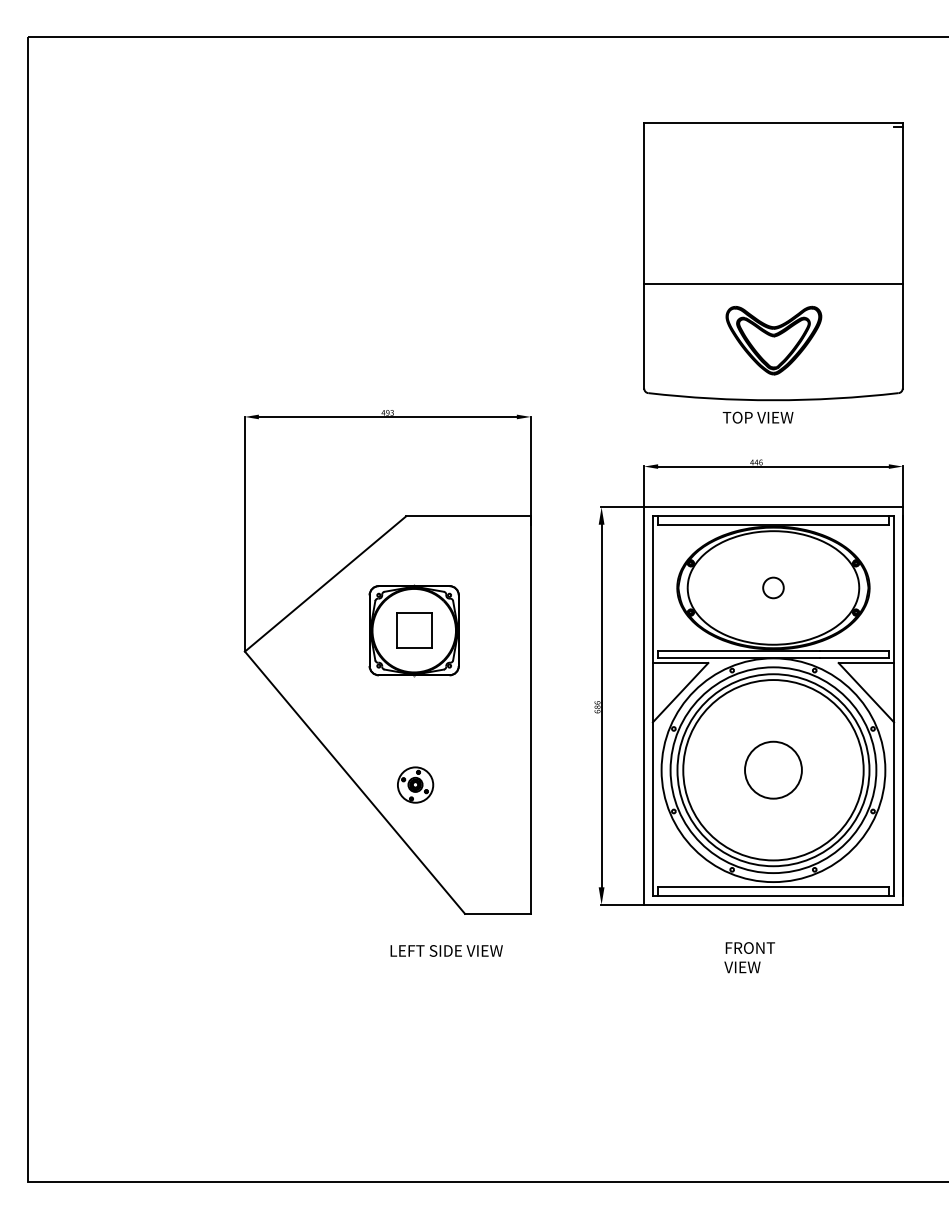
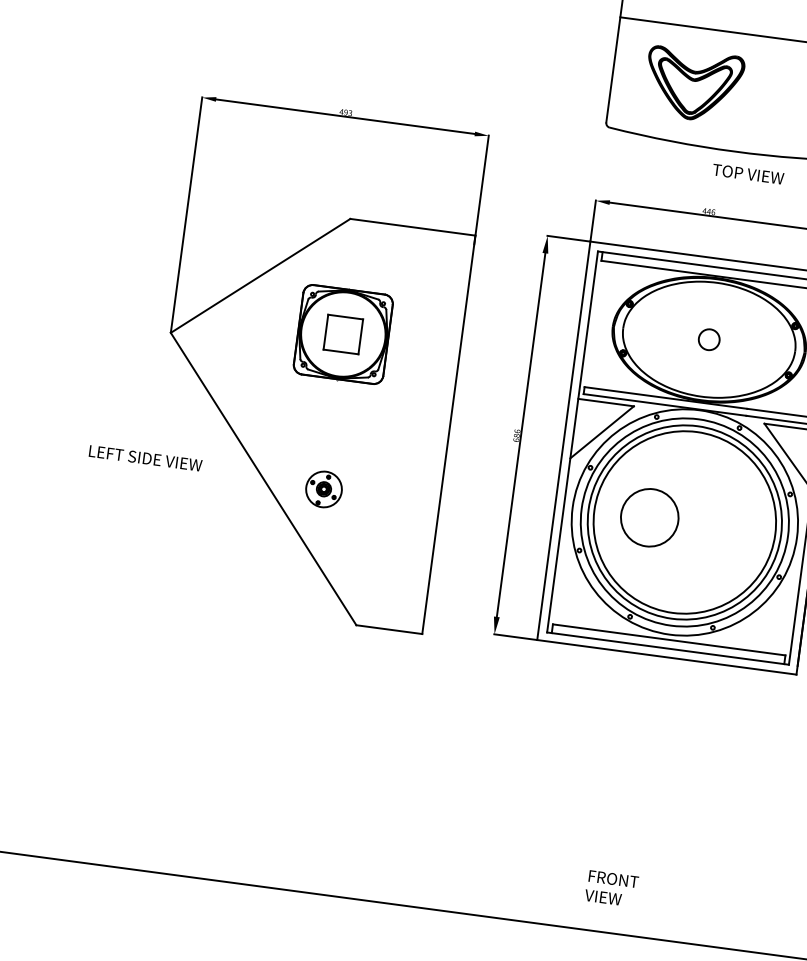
part: (773, 340) -> (693, 85), moved
text: (757, 417) -> (747, 173), moved
circle: (773, 769) -> (649, 517), moved
text: (446, 950) -> (145, 457), moved
text: (749, 957) -> (611, 888), moved

